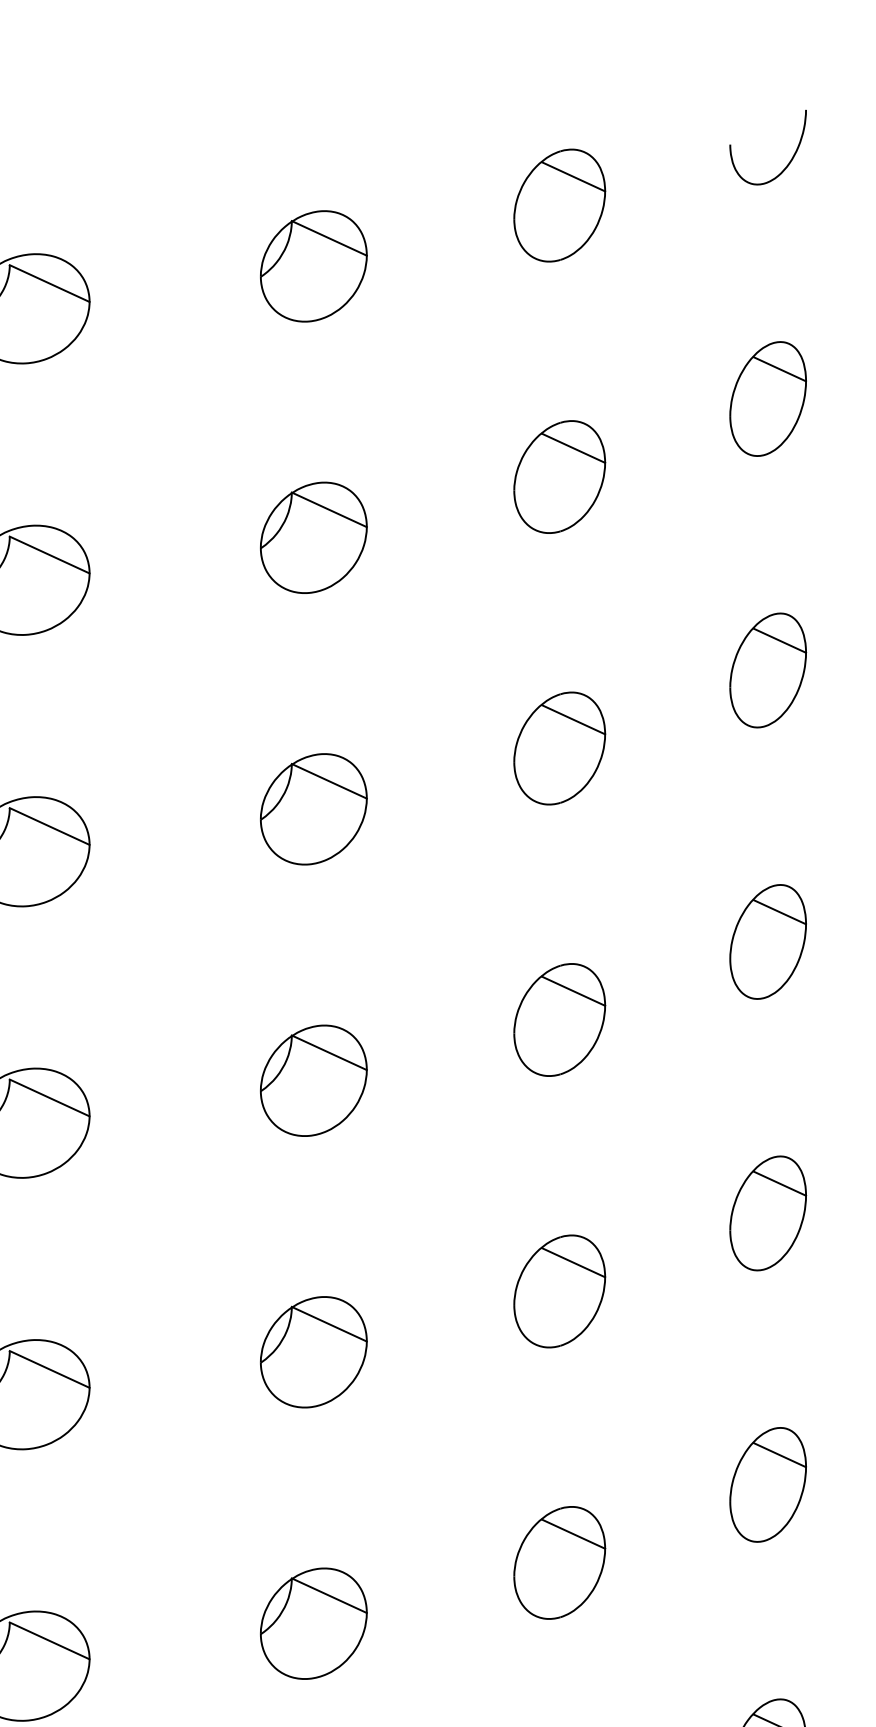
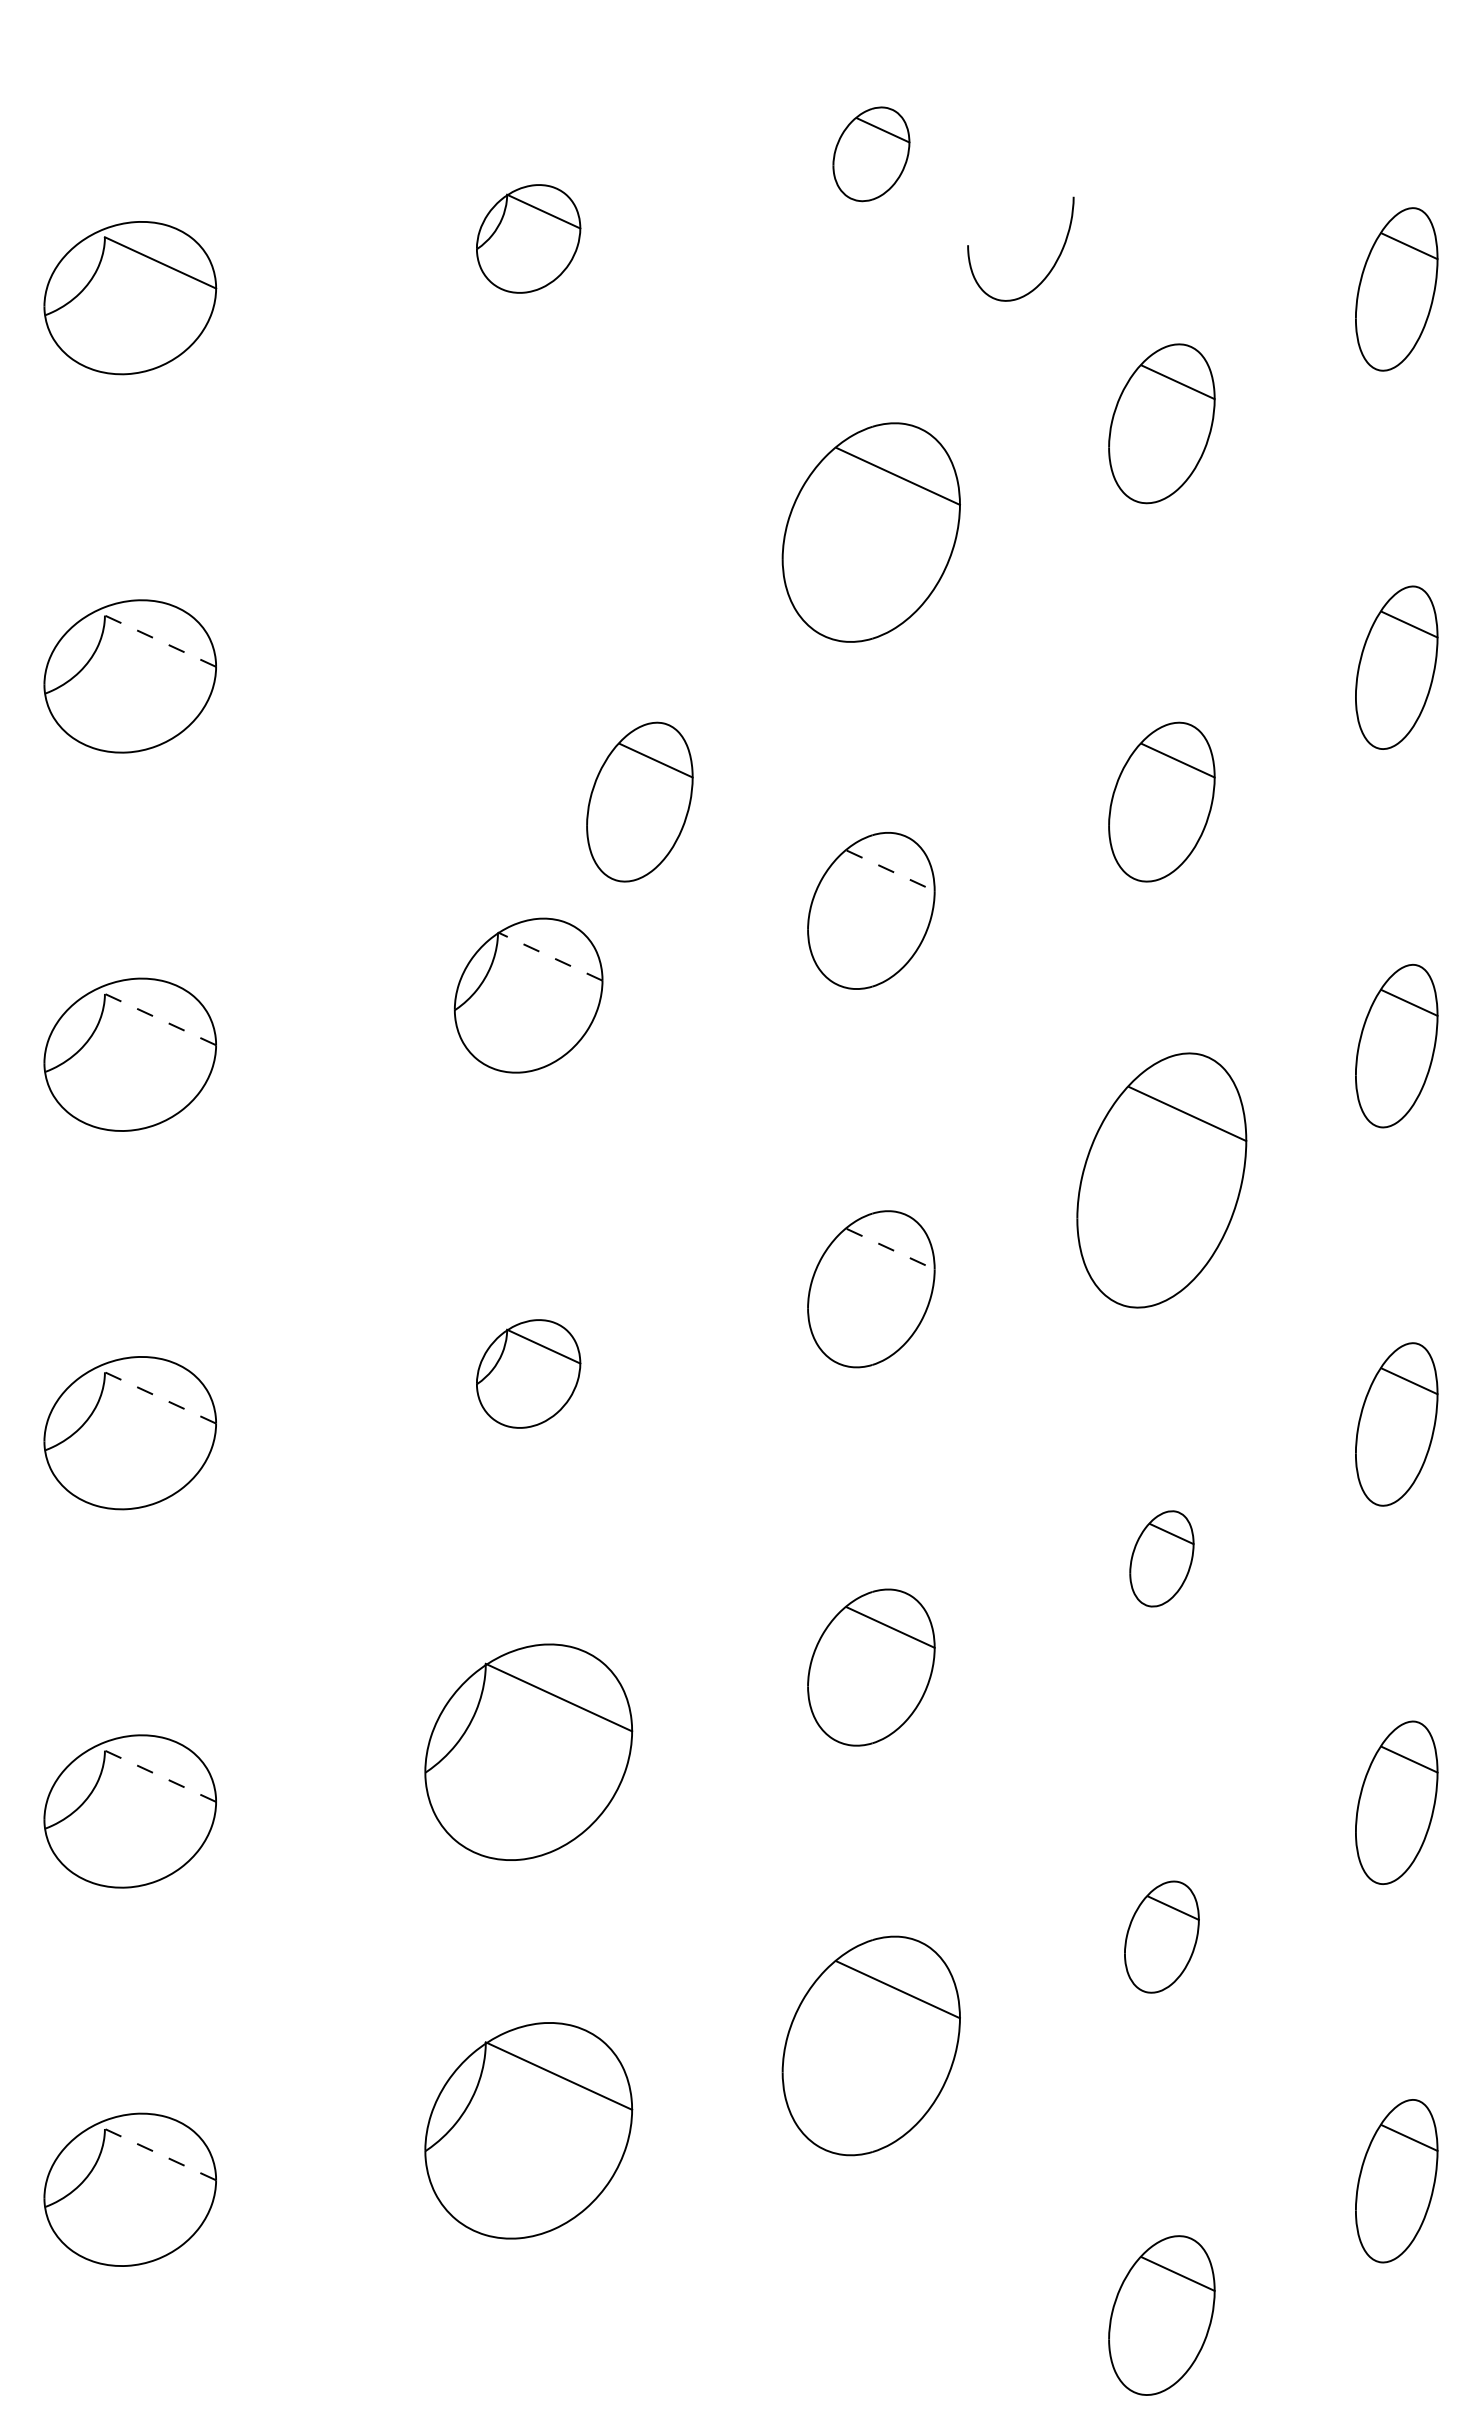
curve: (789, 162) -> (1050, 269), moved
part: (559, 205) -> (871, 154), size x0.6
part: (313, 266) -> (528, 238), size x0.7
part: (559, 477) -> (871, 532), size x1.4
part: (313, 538) -> (528, 617), removed
line: (49, 555) -> (160, 641), solid -> dashed
part: (393, 670) -> (639, 801), added
line: (574, 720) -> (891, 871), solid -> dashed
line: (329, 781) -> (550, 956), solid -> dashed
line: (49, 826) -> (160, 1019), solid -> dashed
part: (767, 941) -> (1161, 1180), size x1.6
line: (574, 991) -> (891, 1249), solid -> dashed
part: (313, 1080) -> (528, 1373), size x0.7
line: (49, 1097) -> (160, 1397), solid -> dashed
part: (767, 1213) -> (1161, 1558), size x0.6
part: (313, 1352) -> (528, 1752), size x1.4
line: (49, 1369) -> (160, 1776), solid -> dashed
part: (767, 1484) -> (1161, 1936), size x0.7
part: (559, 1562) -> (871, 2045), size x1.4
part: (313, 1623) -> (528, 2130), size x1.4
line: (49, 1640) -> (160, 2154), solid -> dashed

